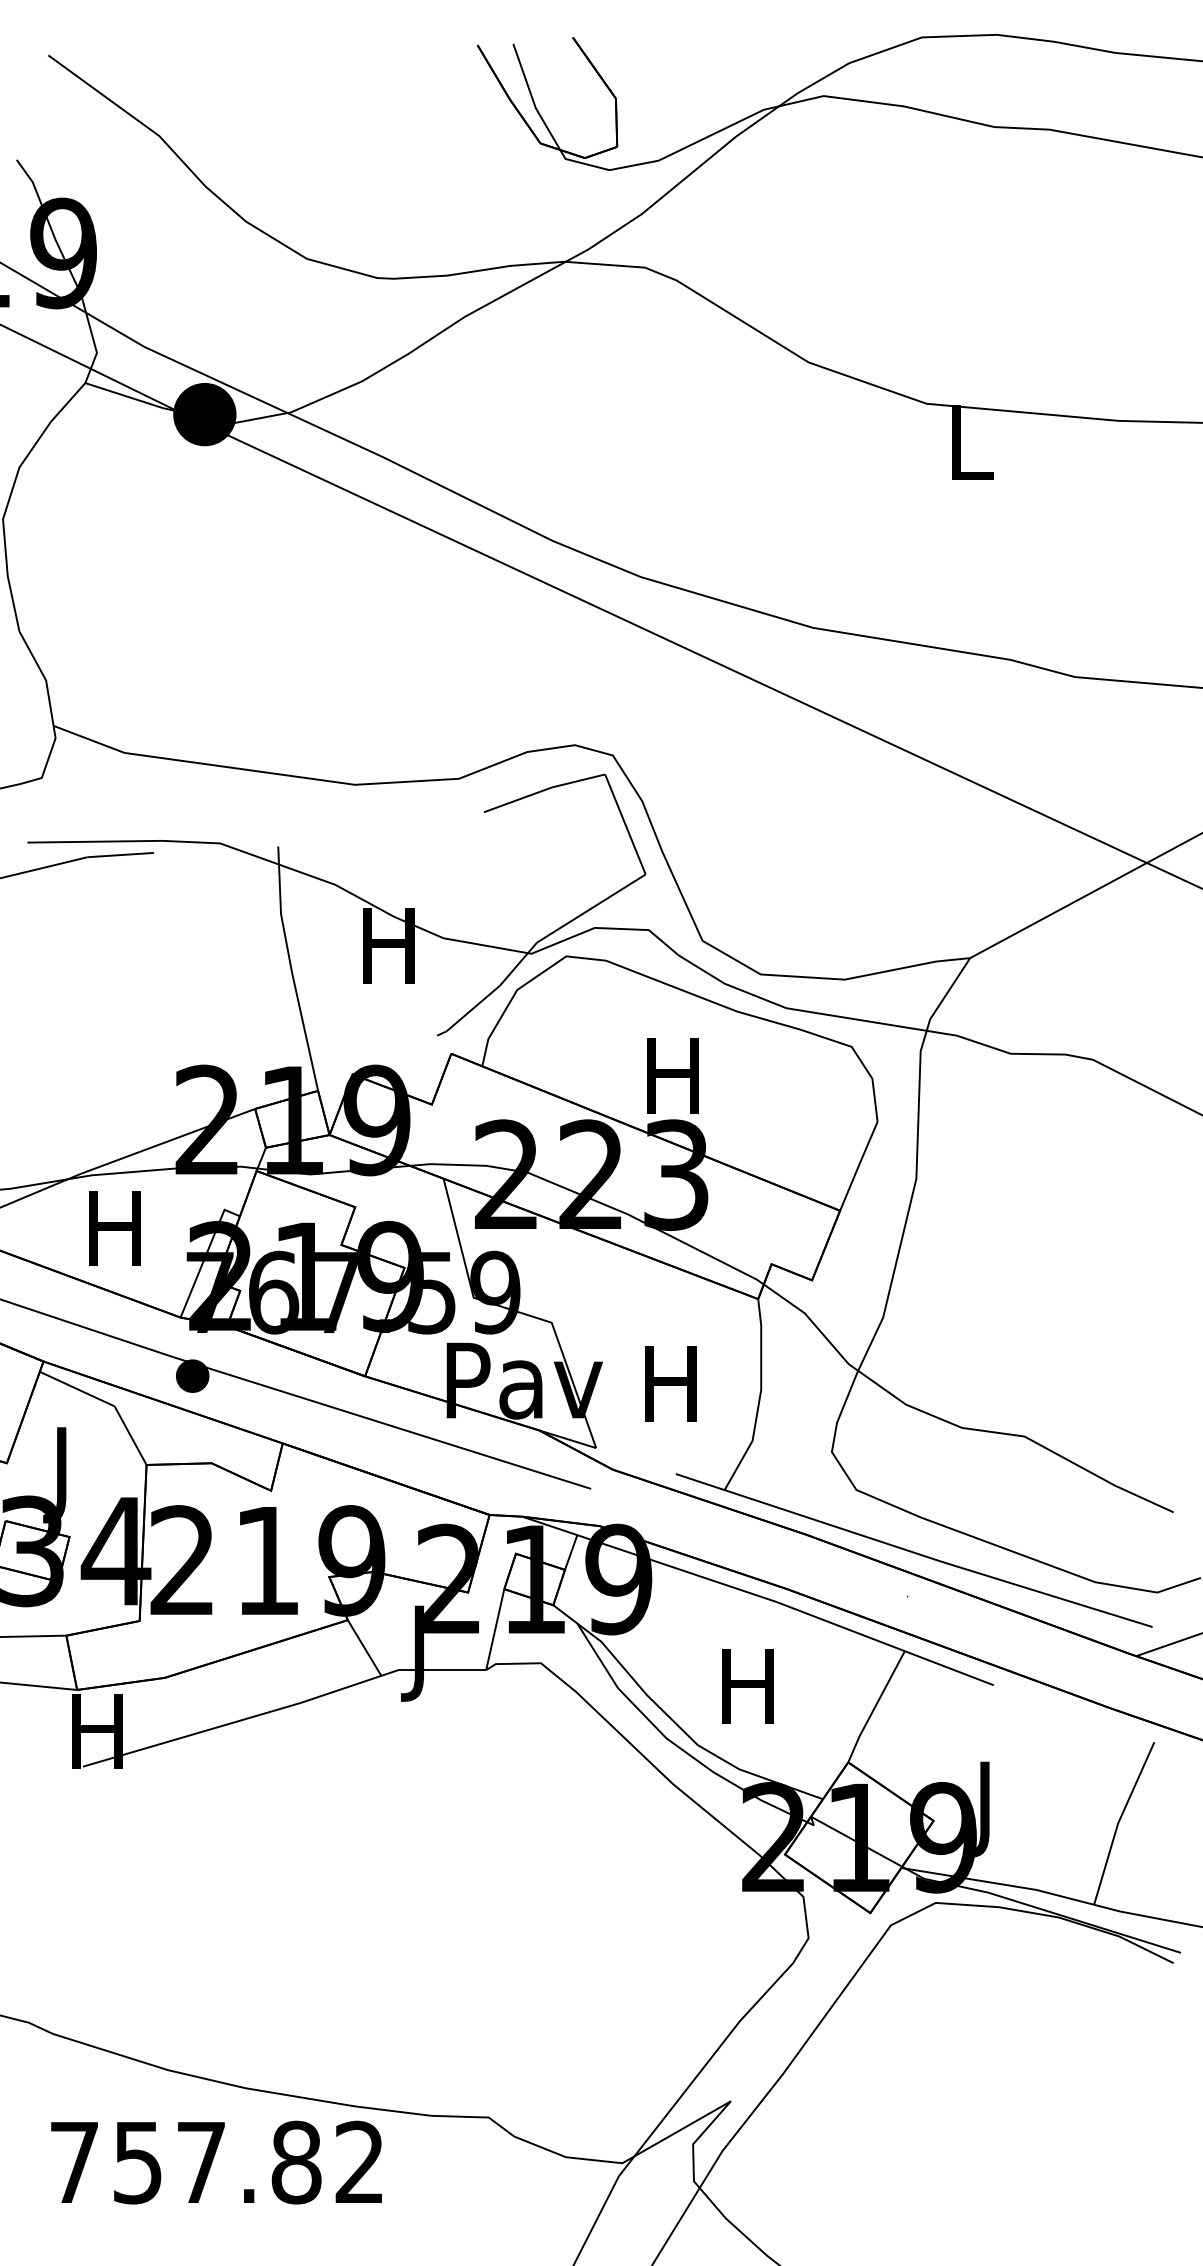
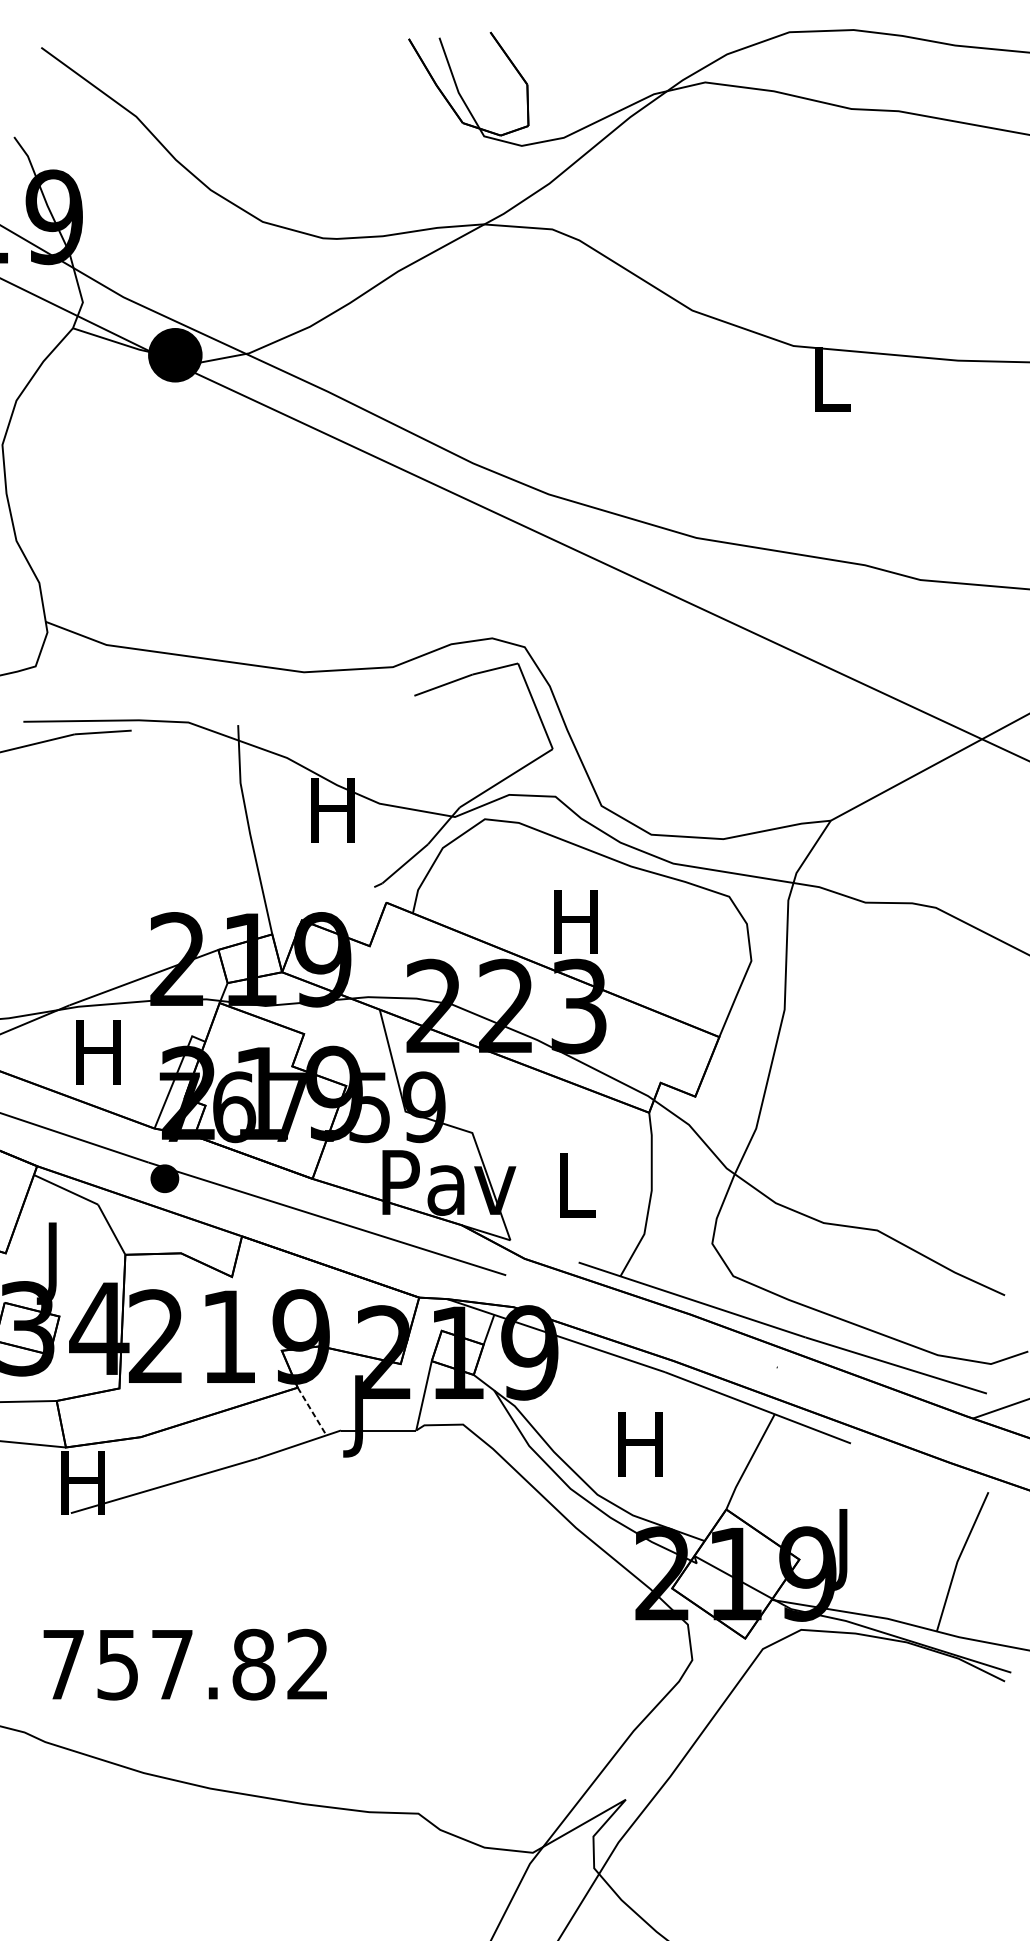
text: (670, 1383) -> (574, 1185), H -> L
line: (364, 1648) -> (312, 1411), solid -> dashed
text: (216, 2162) -> (185, 1664), moved

